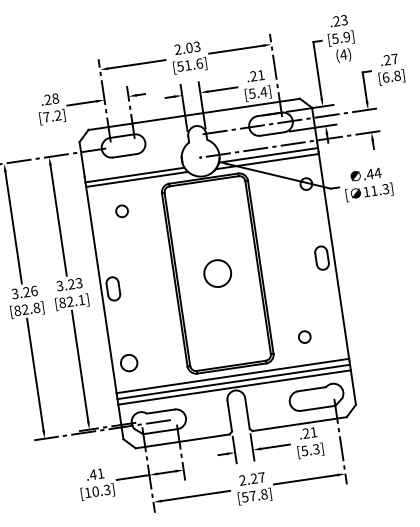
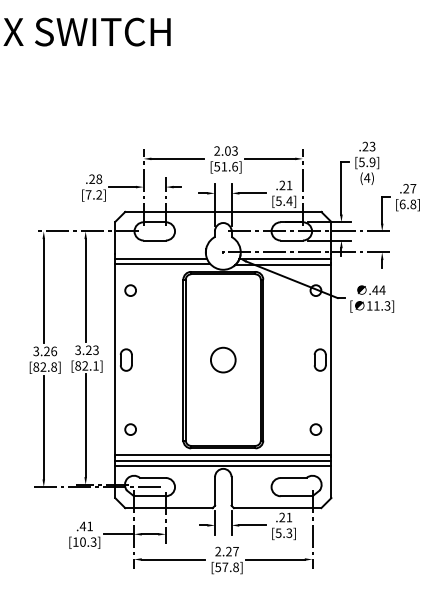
circle: (121, 211) -> (130, 290), moved
circle: (304, 337) -> (315, 429), moved
circle: (128, 362) -> (130, 429), size x0.71

